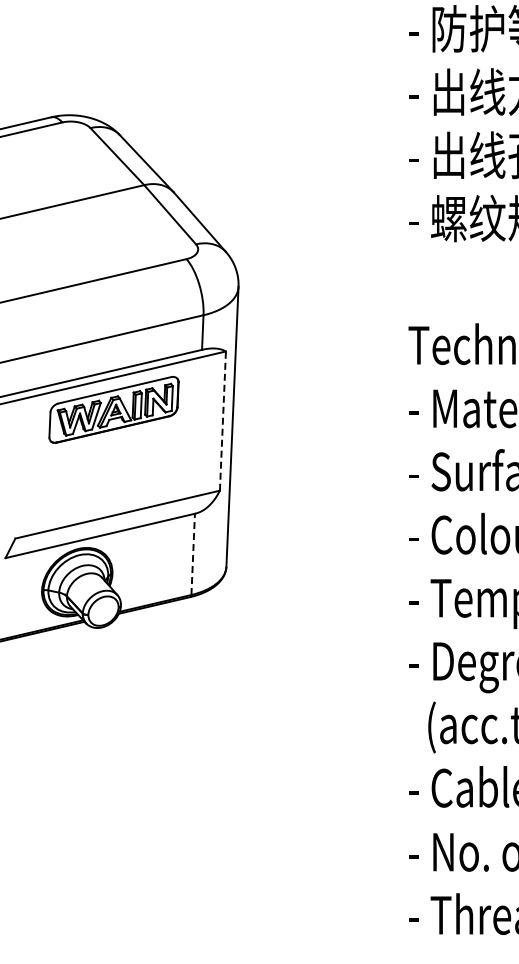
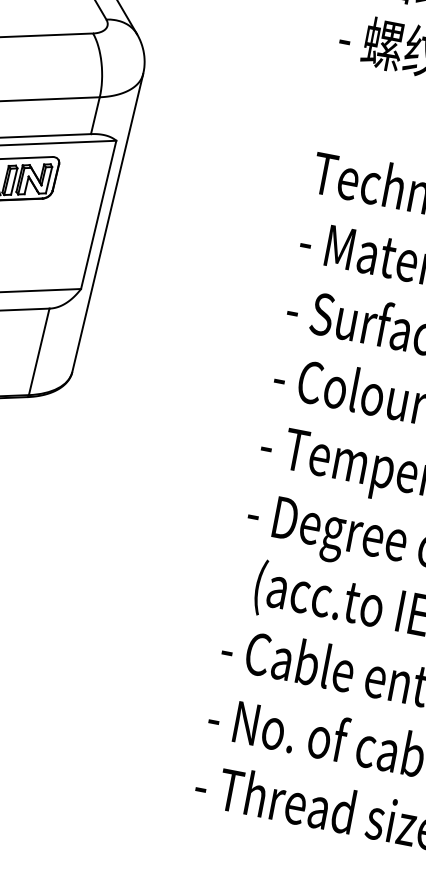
line: (222, 421) -> (98, 215), dashed -> solid
line: (193, 554) -> (39, 352), dashed -> solid

